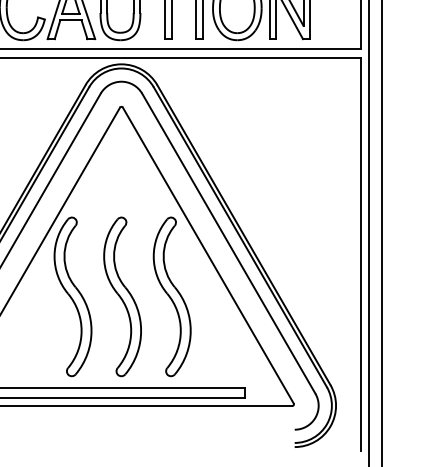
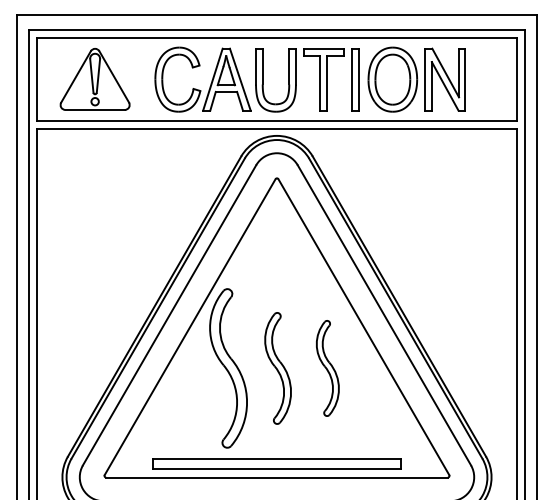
part: (121, 296) -> (277, 368), size x0.7
part: (171, 296) -> (327, 368), size x0.6

